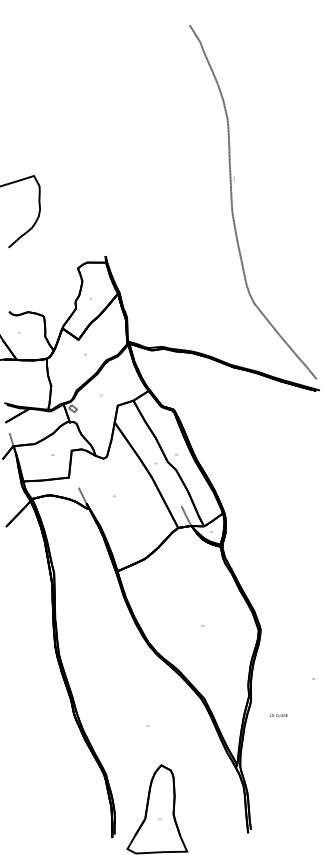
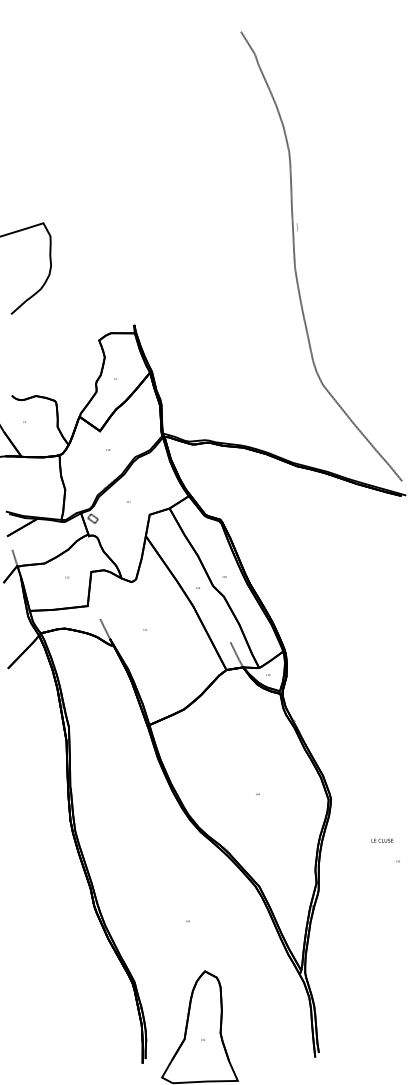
text: (278, 715) -> (381, 840), moved

